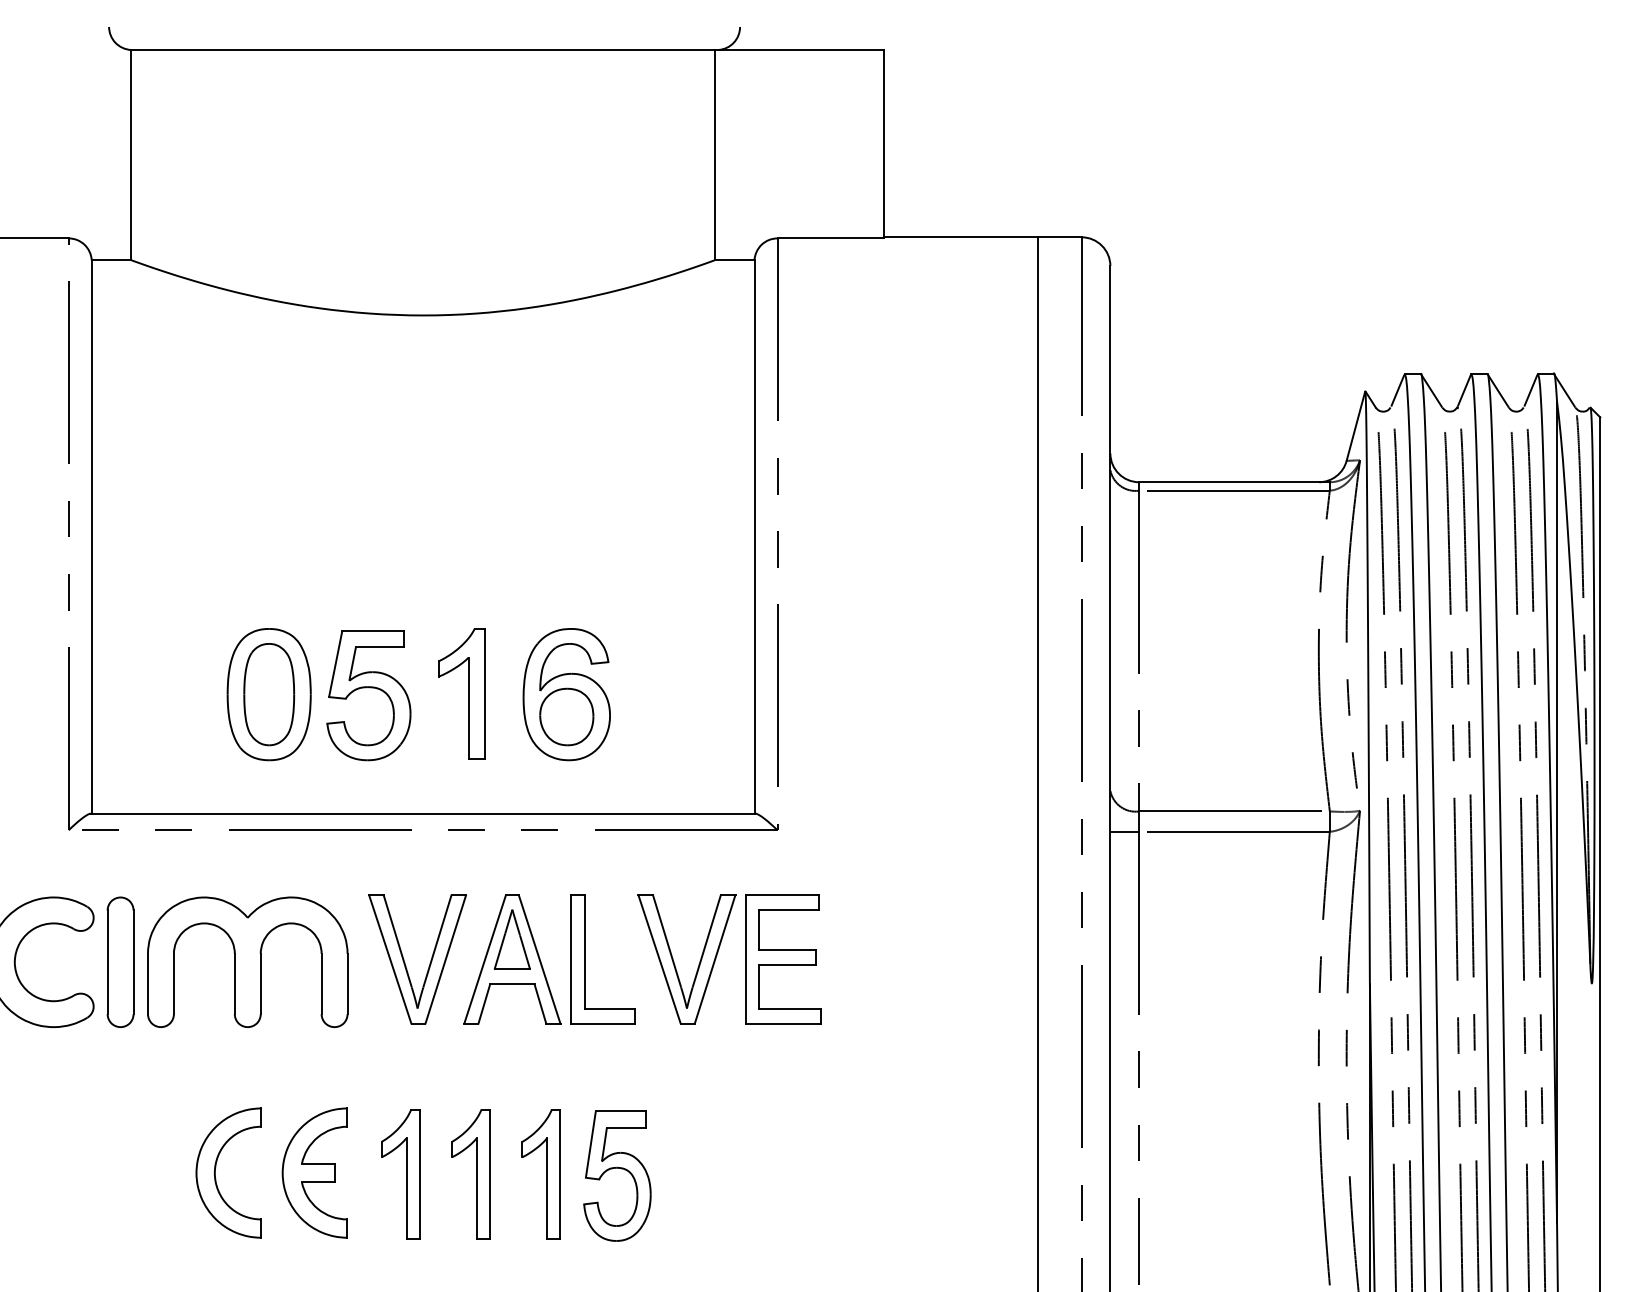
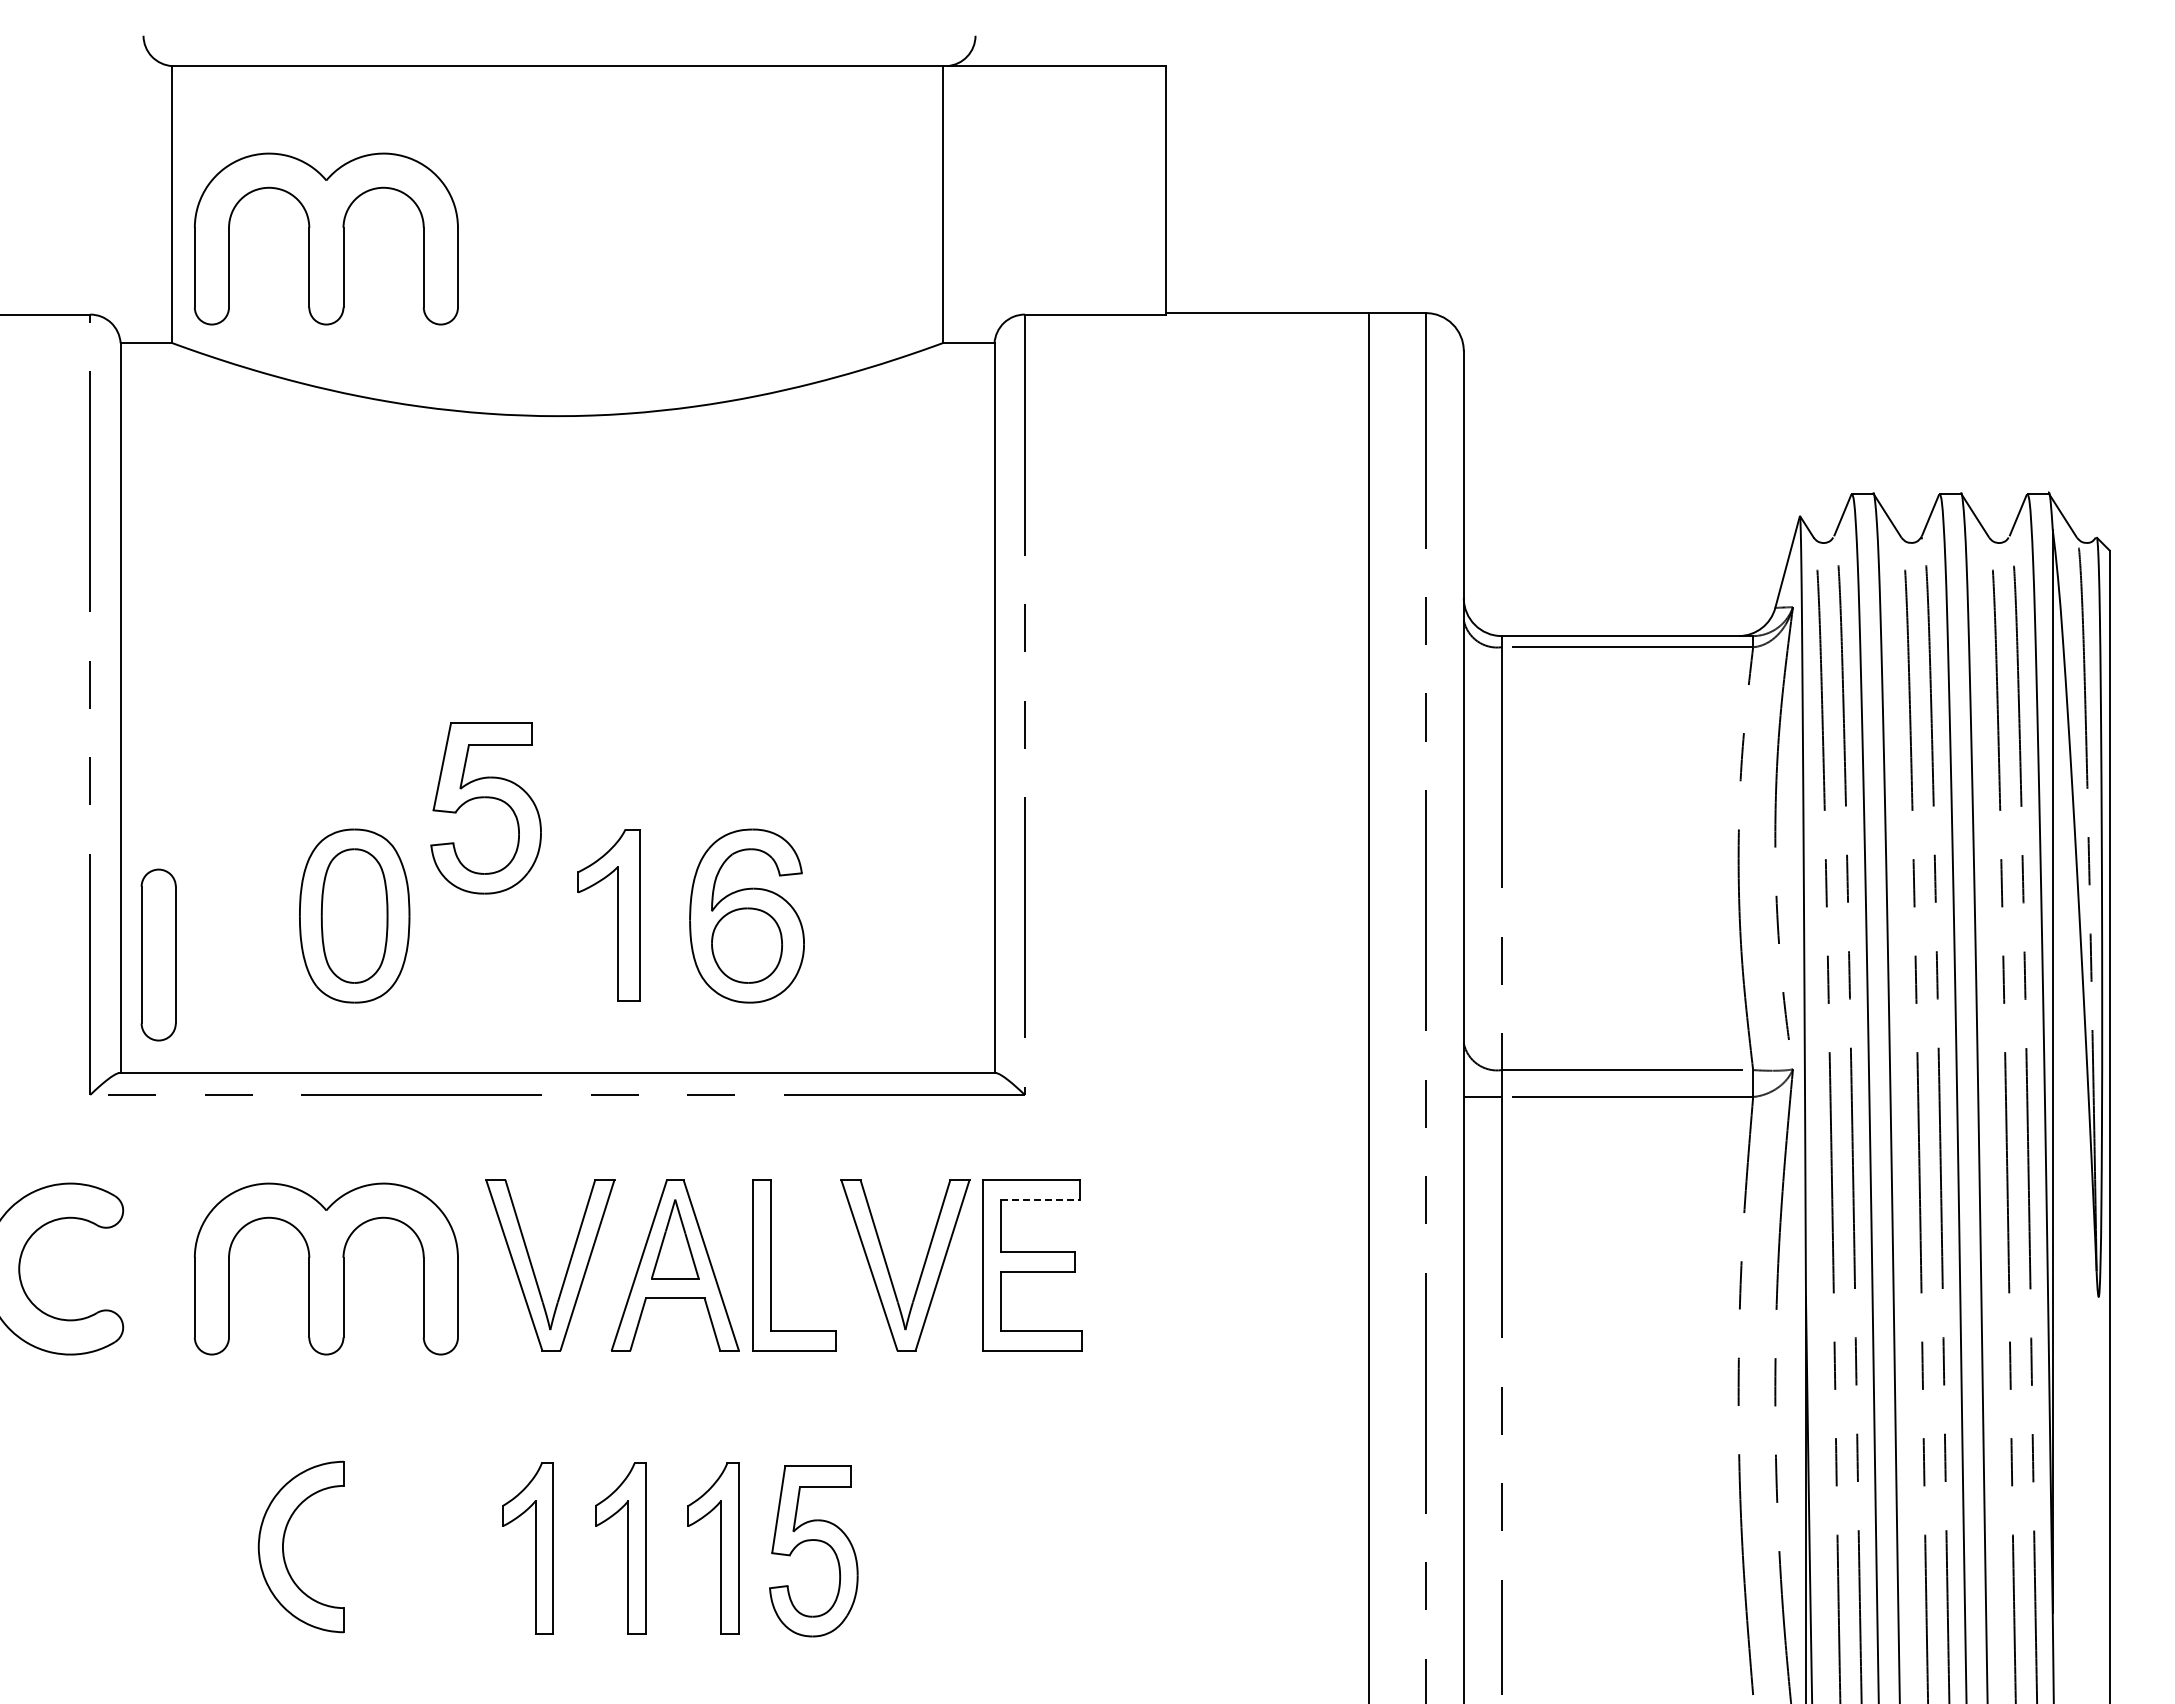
part: (247, 180) -> (325, 238), added
part: (368, 688) -> (485, 798), moved
line: (789, 909) -> (1040, 1199), solid -> dashed
part: (120, 961) -> (158, 954), moved
part: (314, 1172) -> (414, 1546), removed

